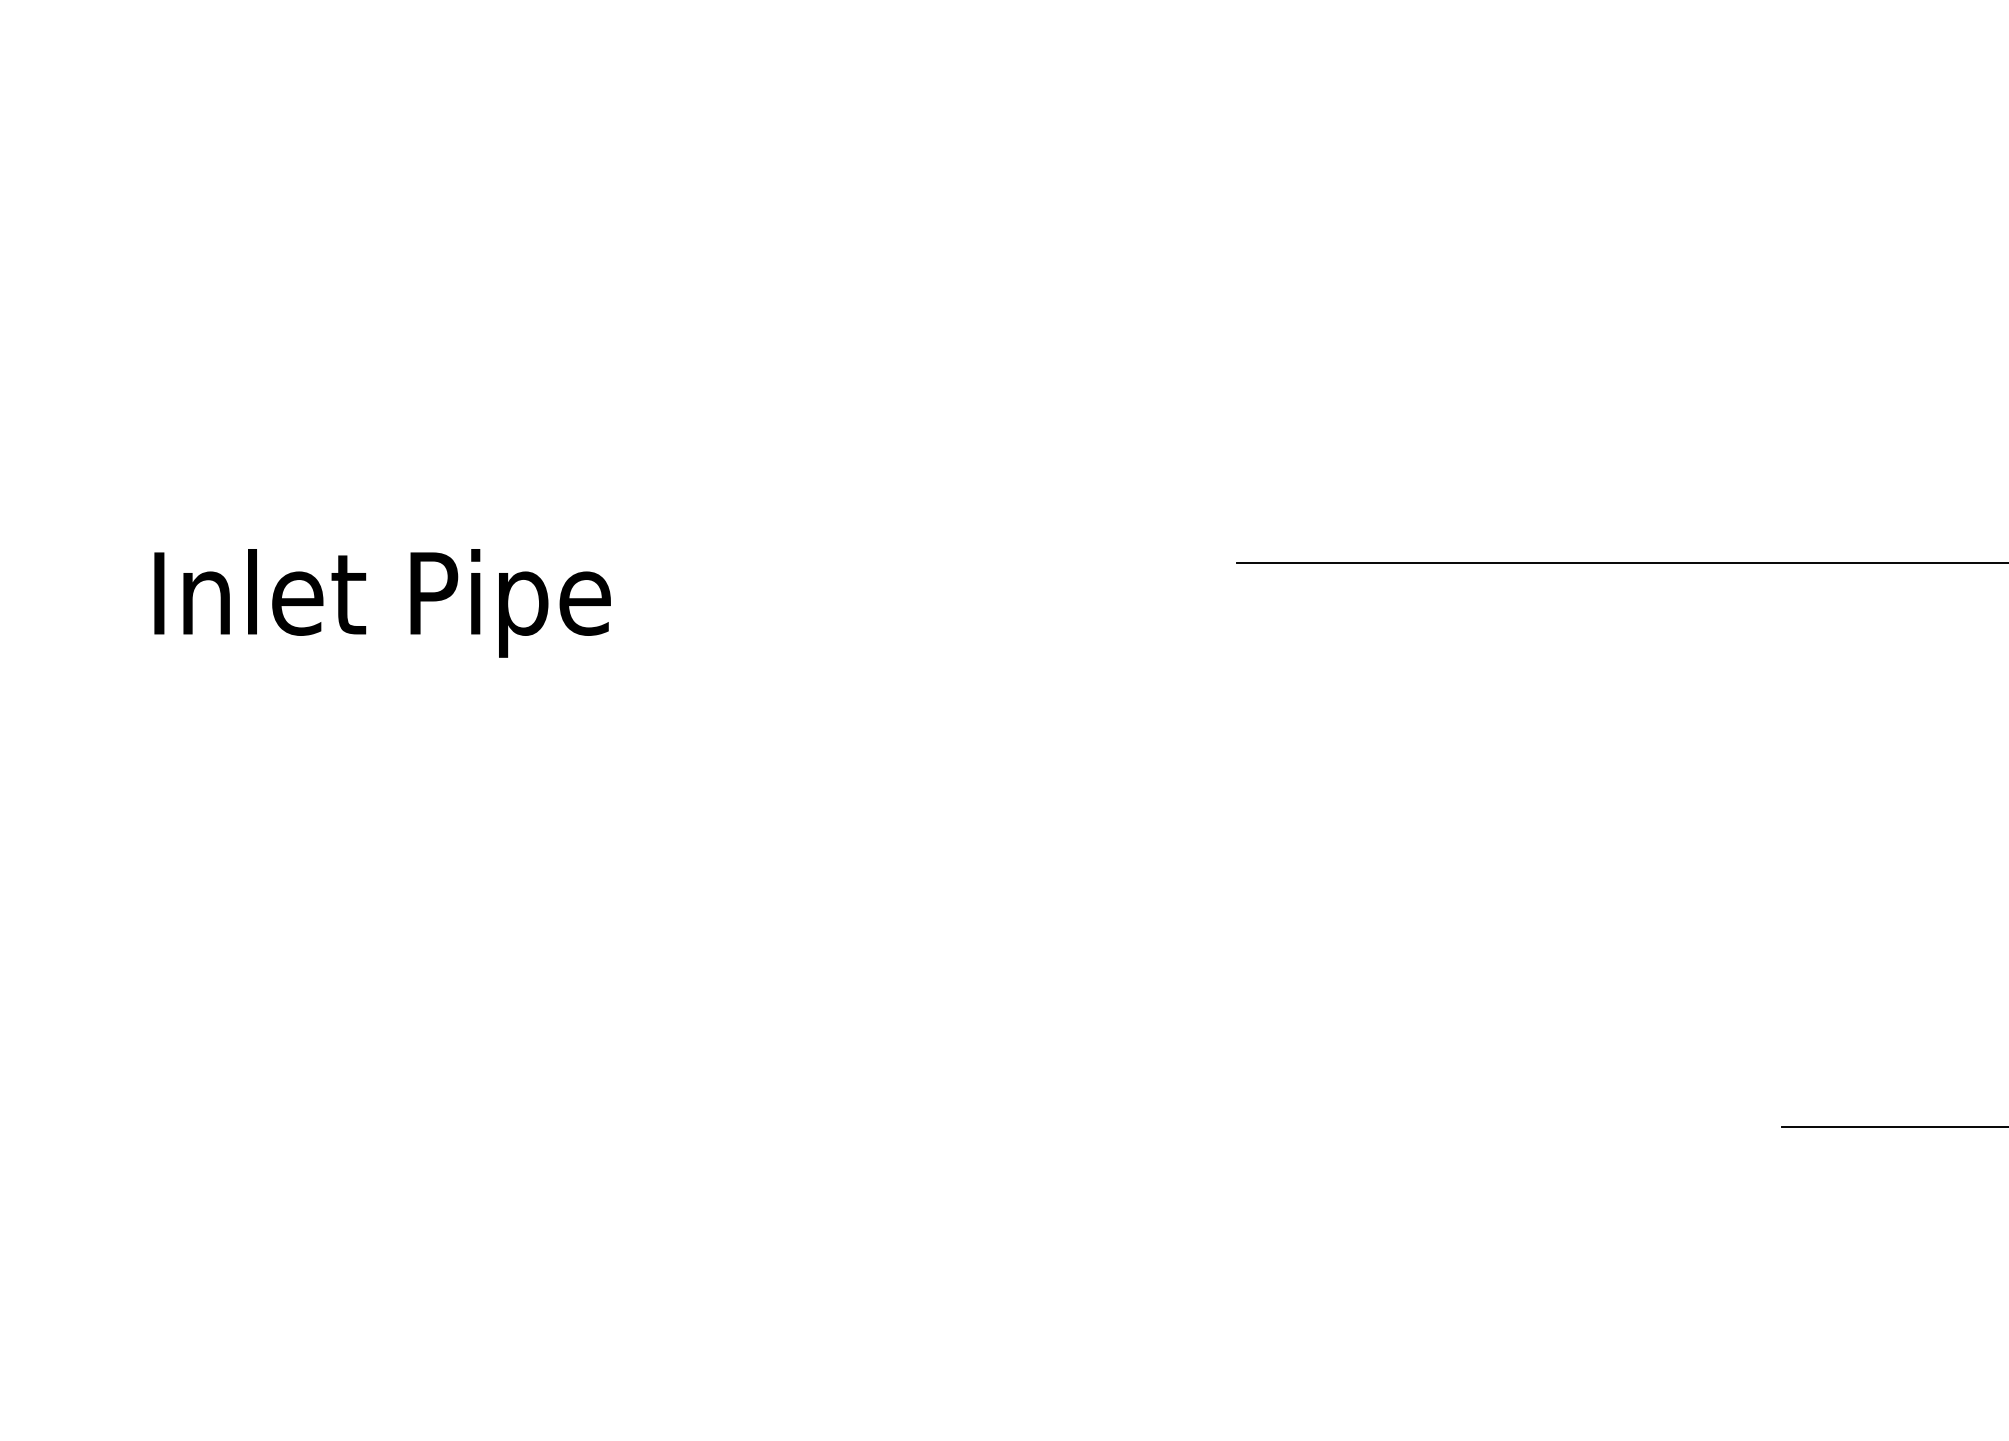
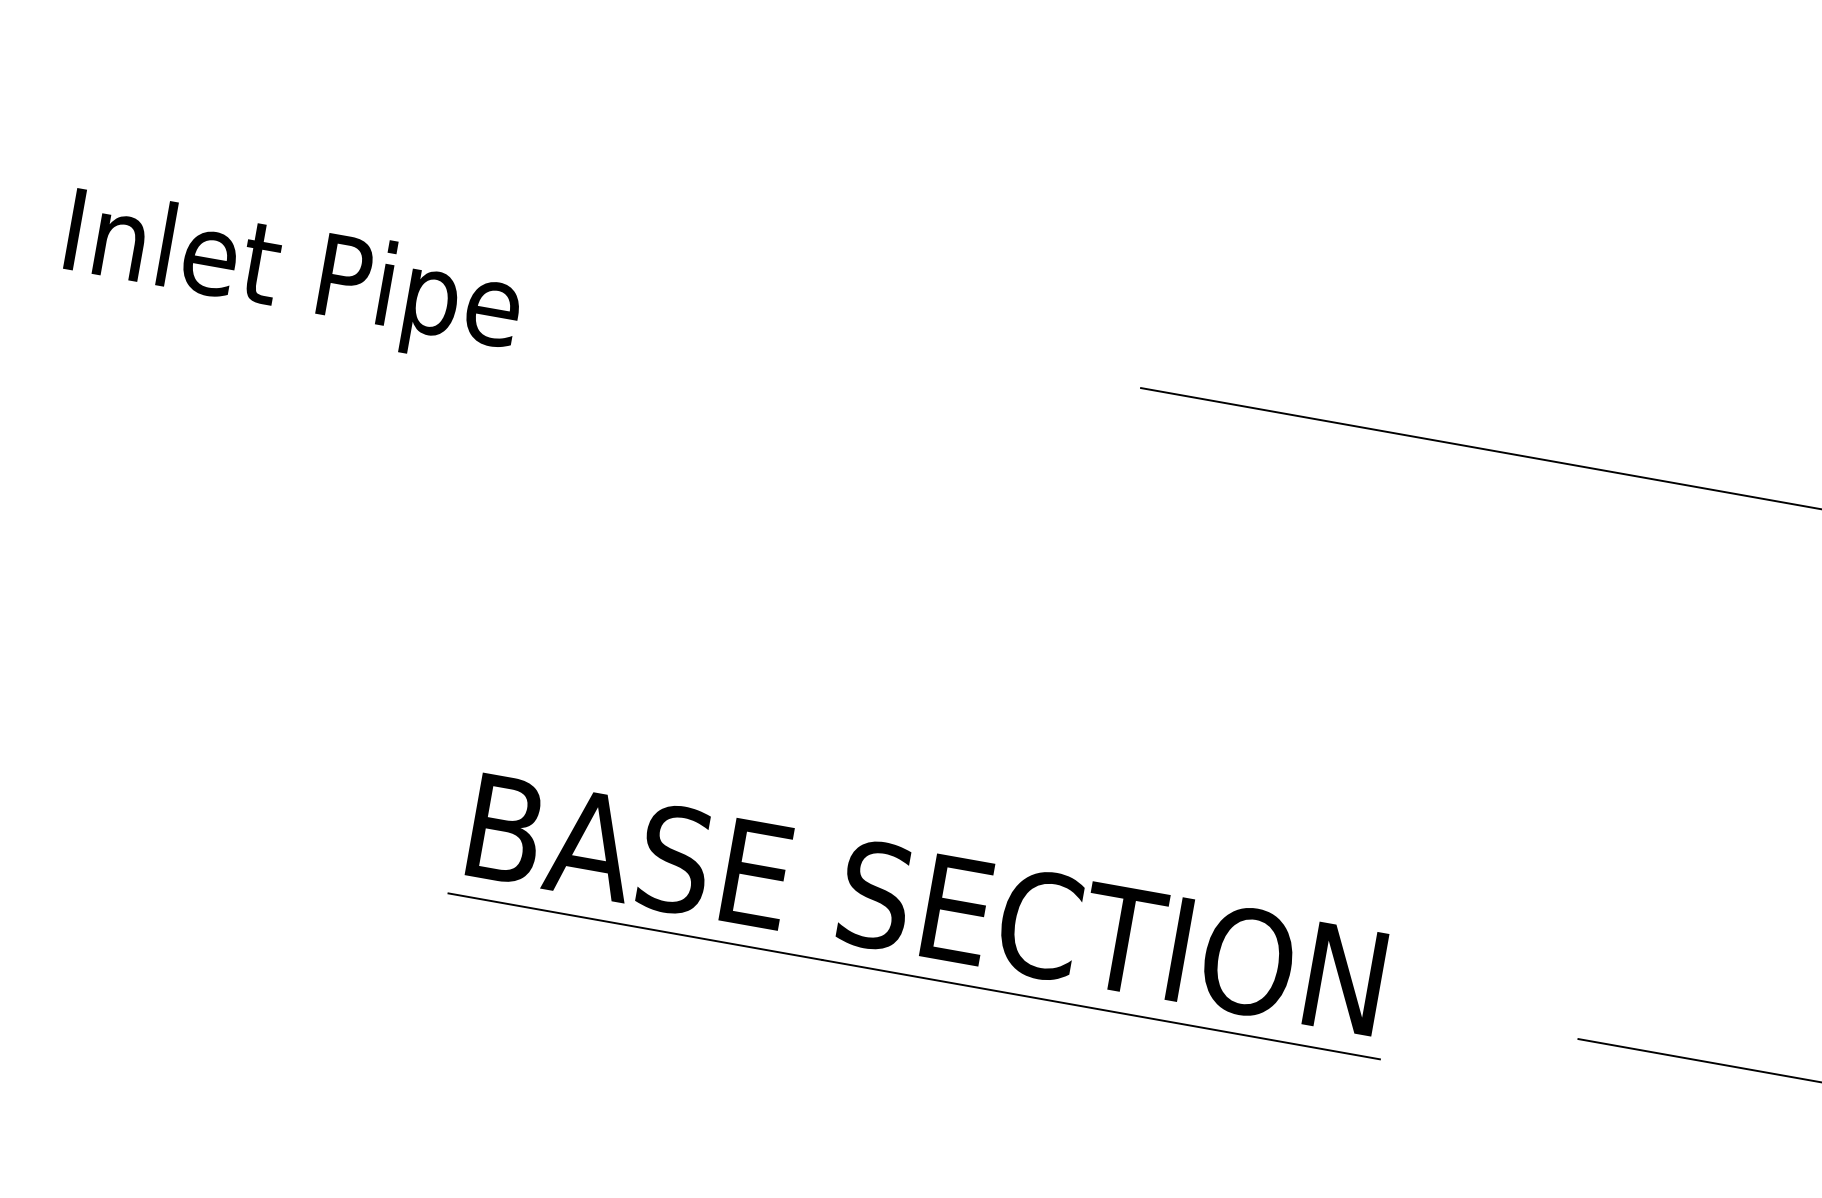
part: (1116, 1118) -> (925, 913), added

